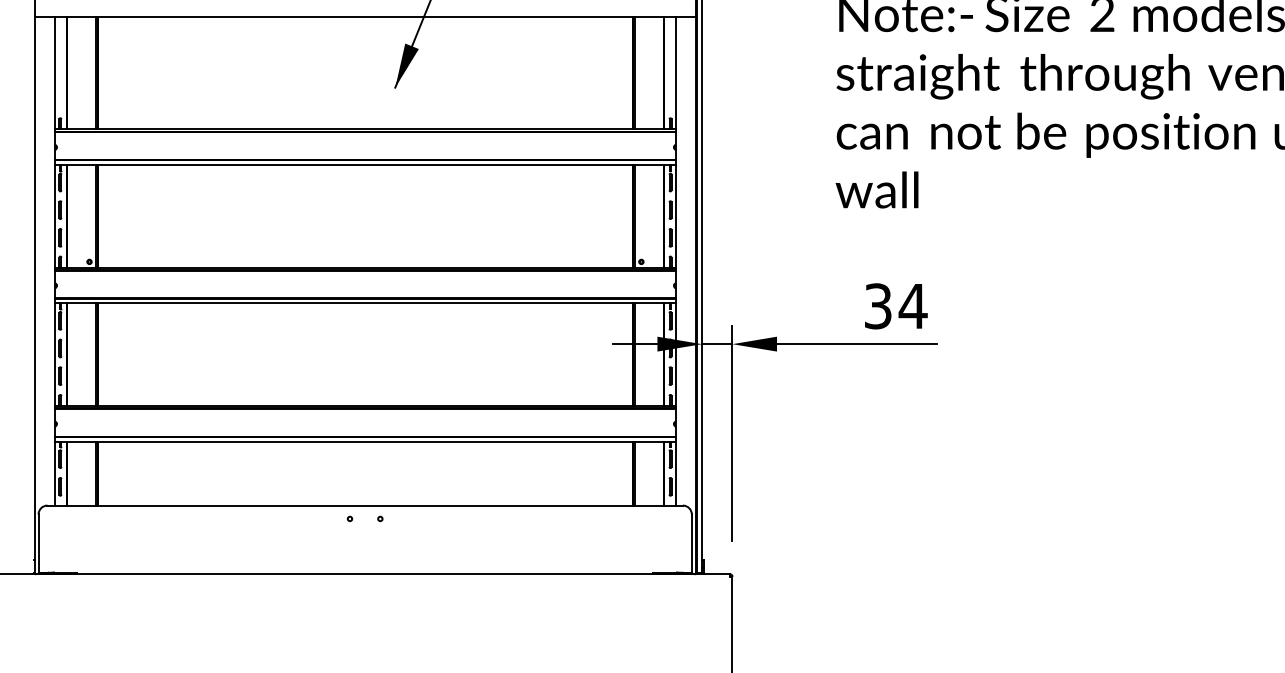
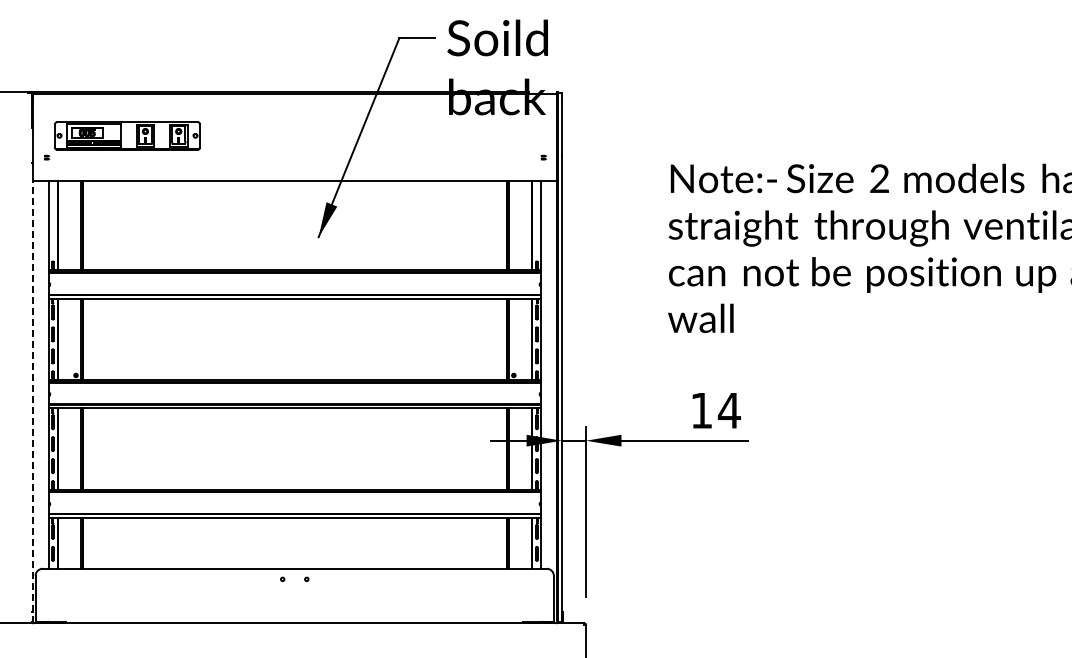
line: (35, 294) -> (33, 401), solid -> dashed
text: (877, 306) -> (701, 410), 34 -> 14

